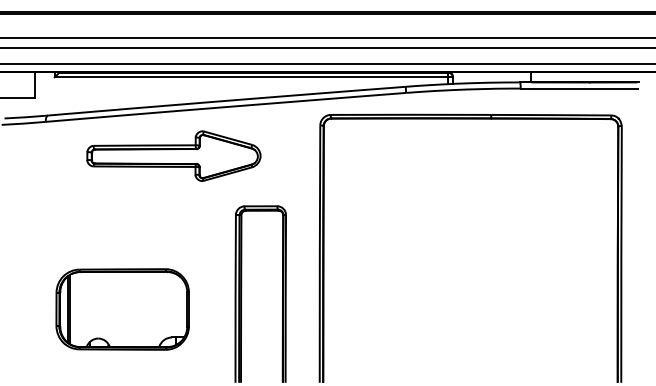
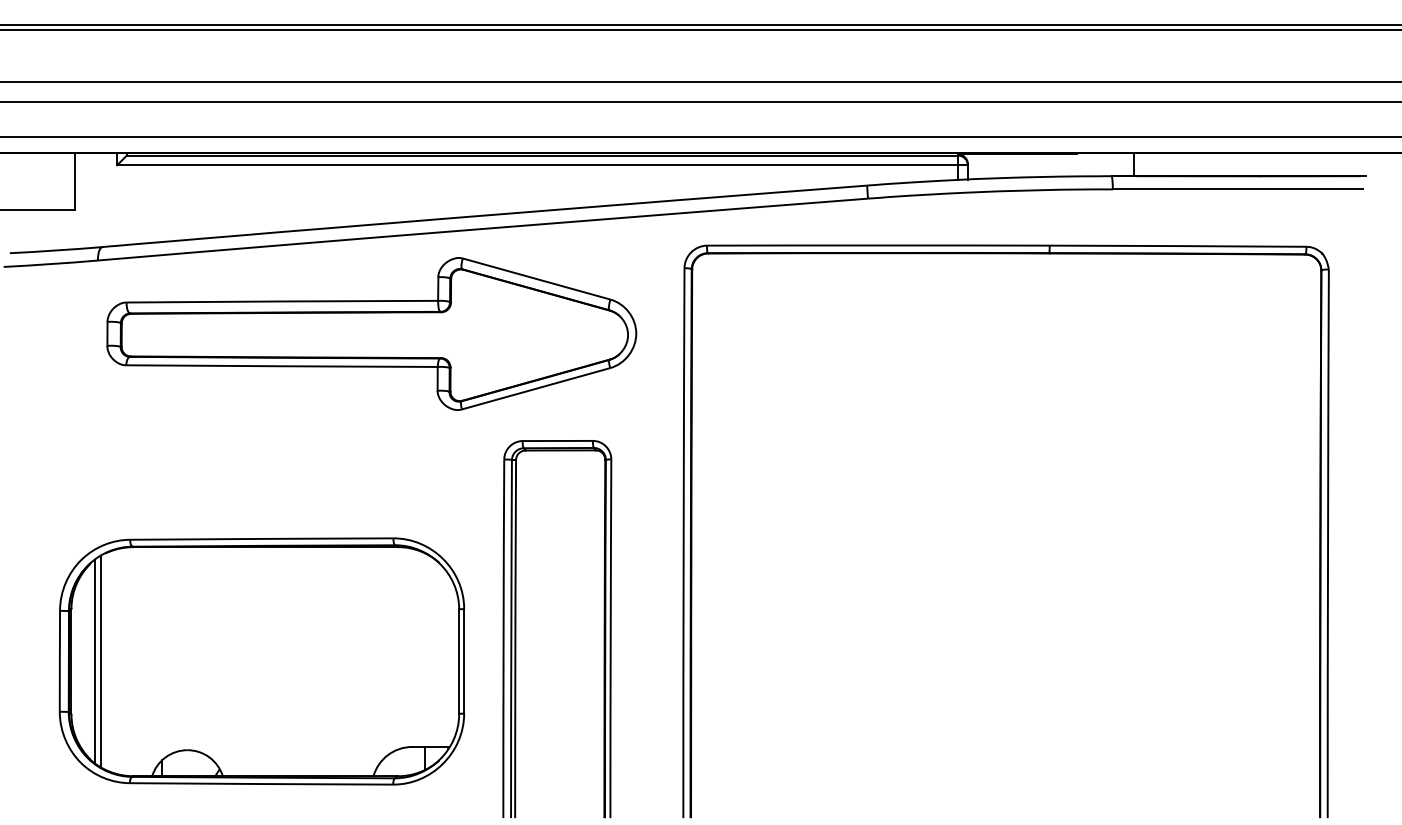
part: (173, 155) -> (370, 332), size x1.43
part: (122, 309) -> (261, 661), size x1.43

